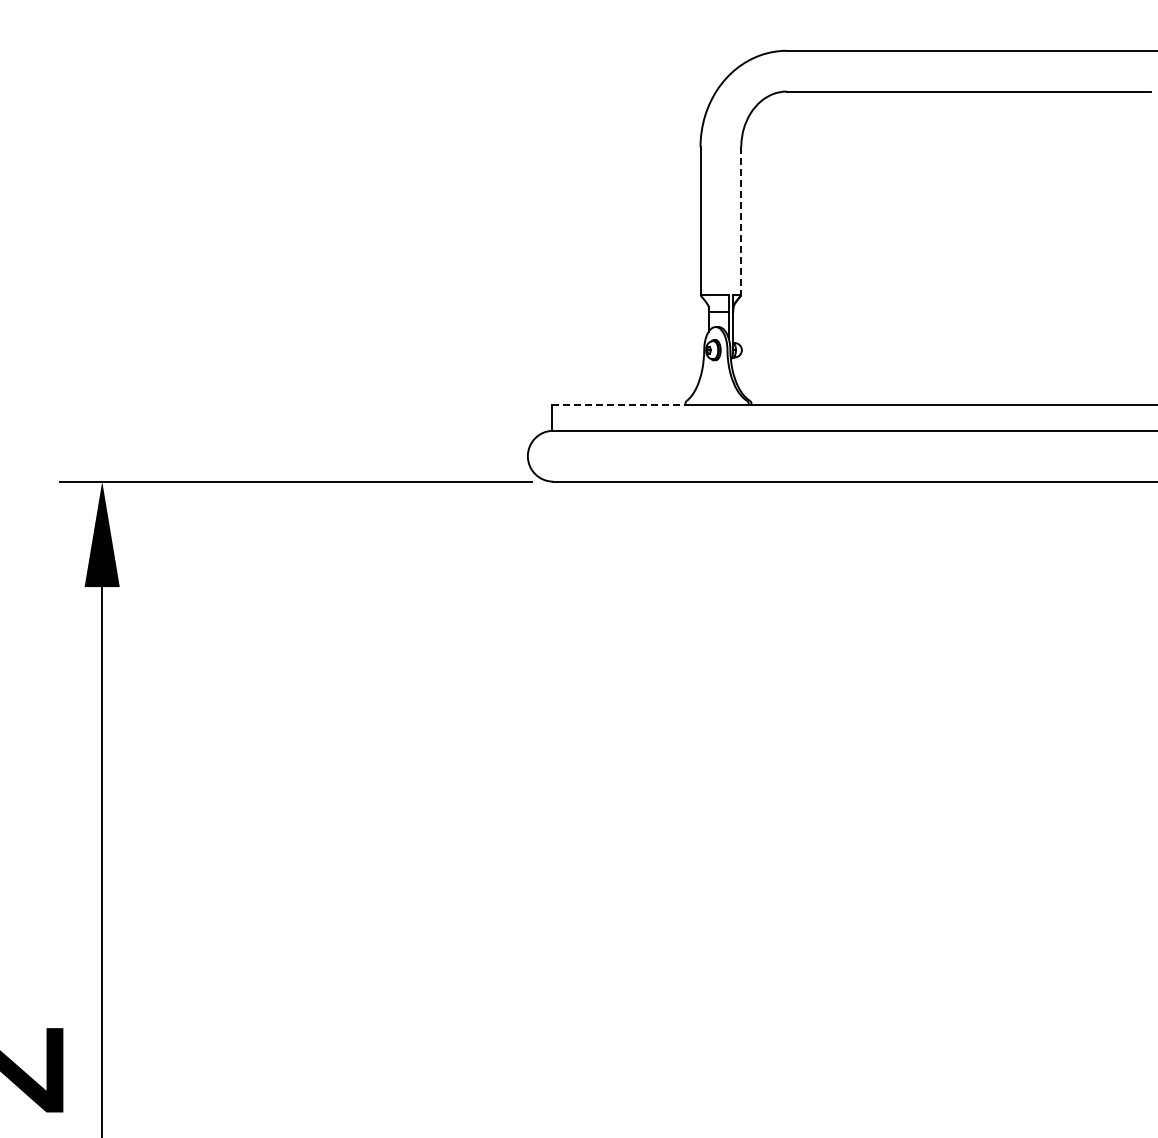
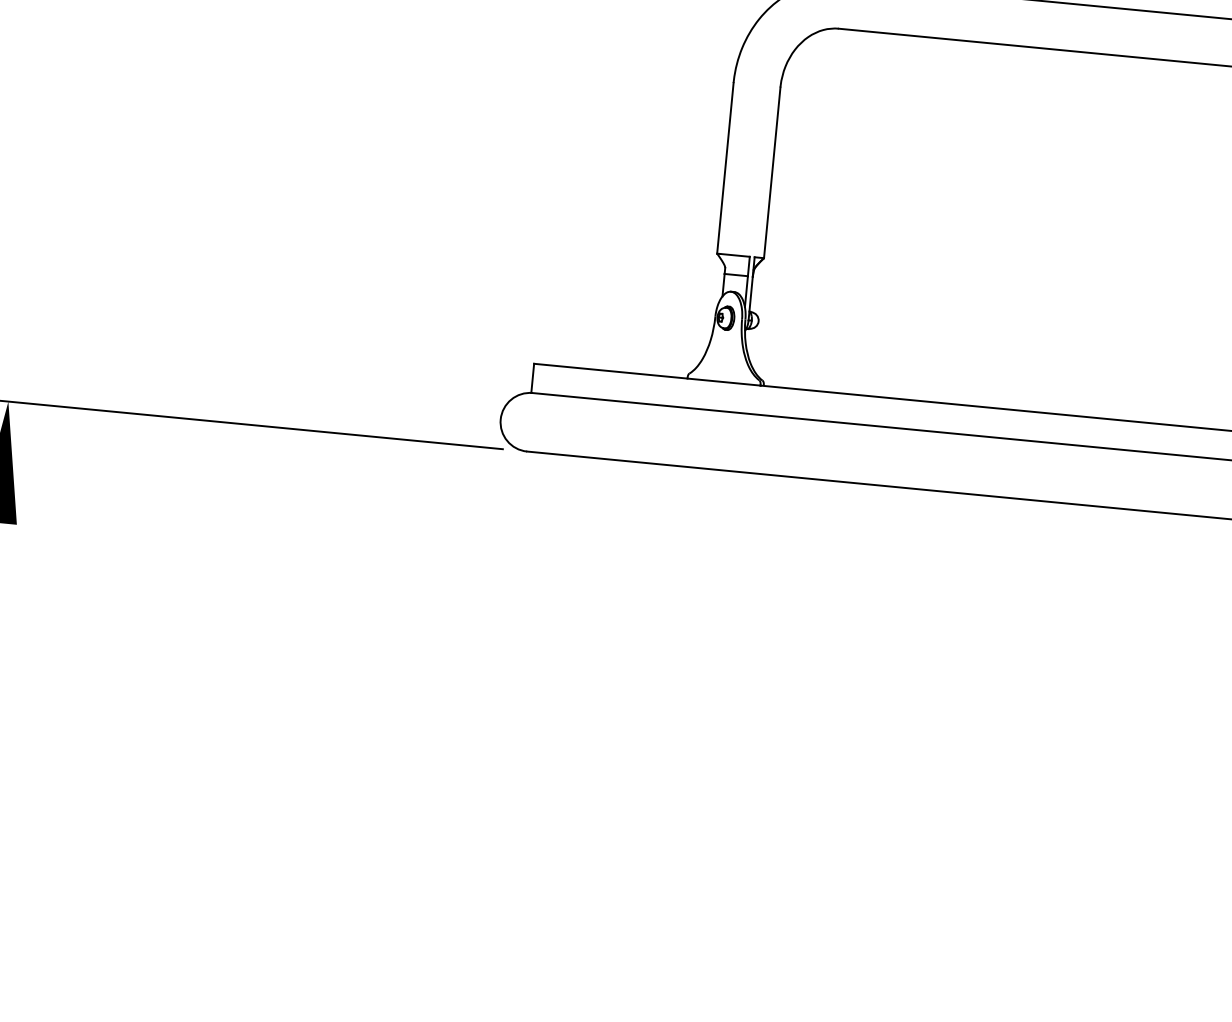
line: (741, 221) -> (772, 173), dashed -> solid
line: (618, 405) -> (610, 371), dashed -> solid

